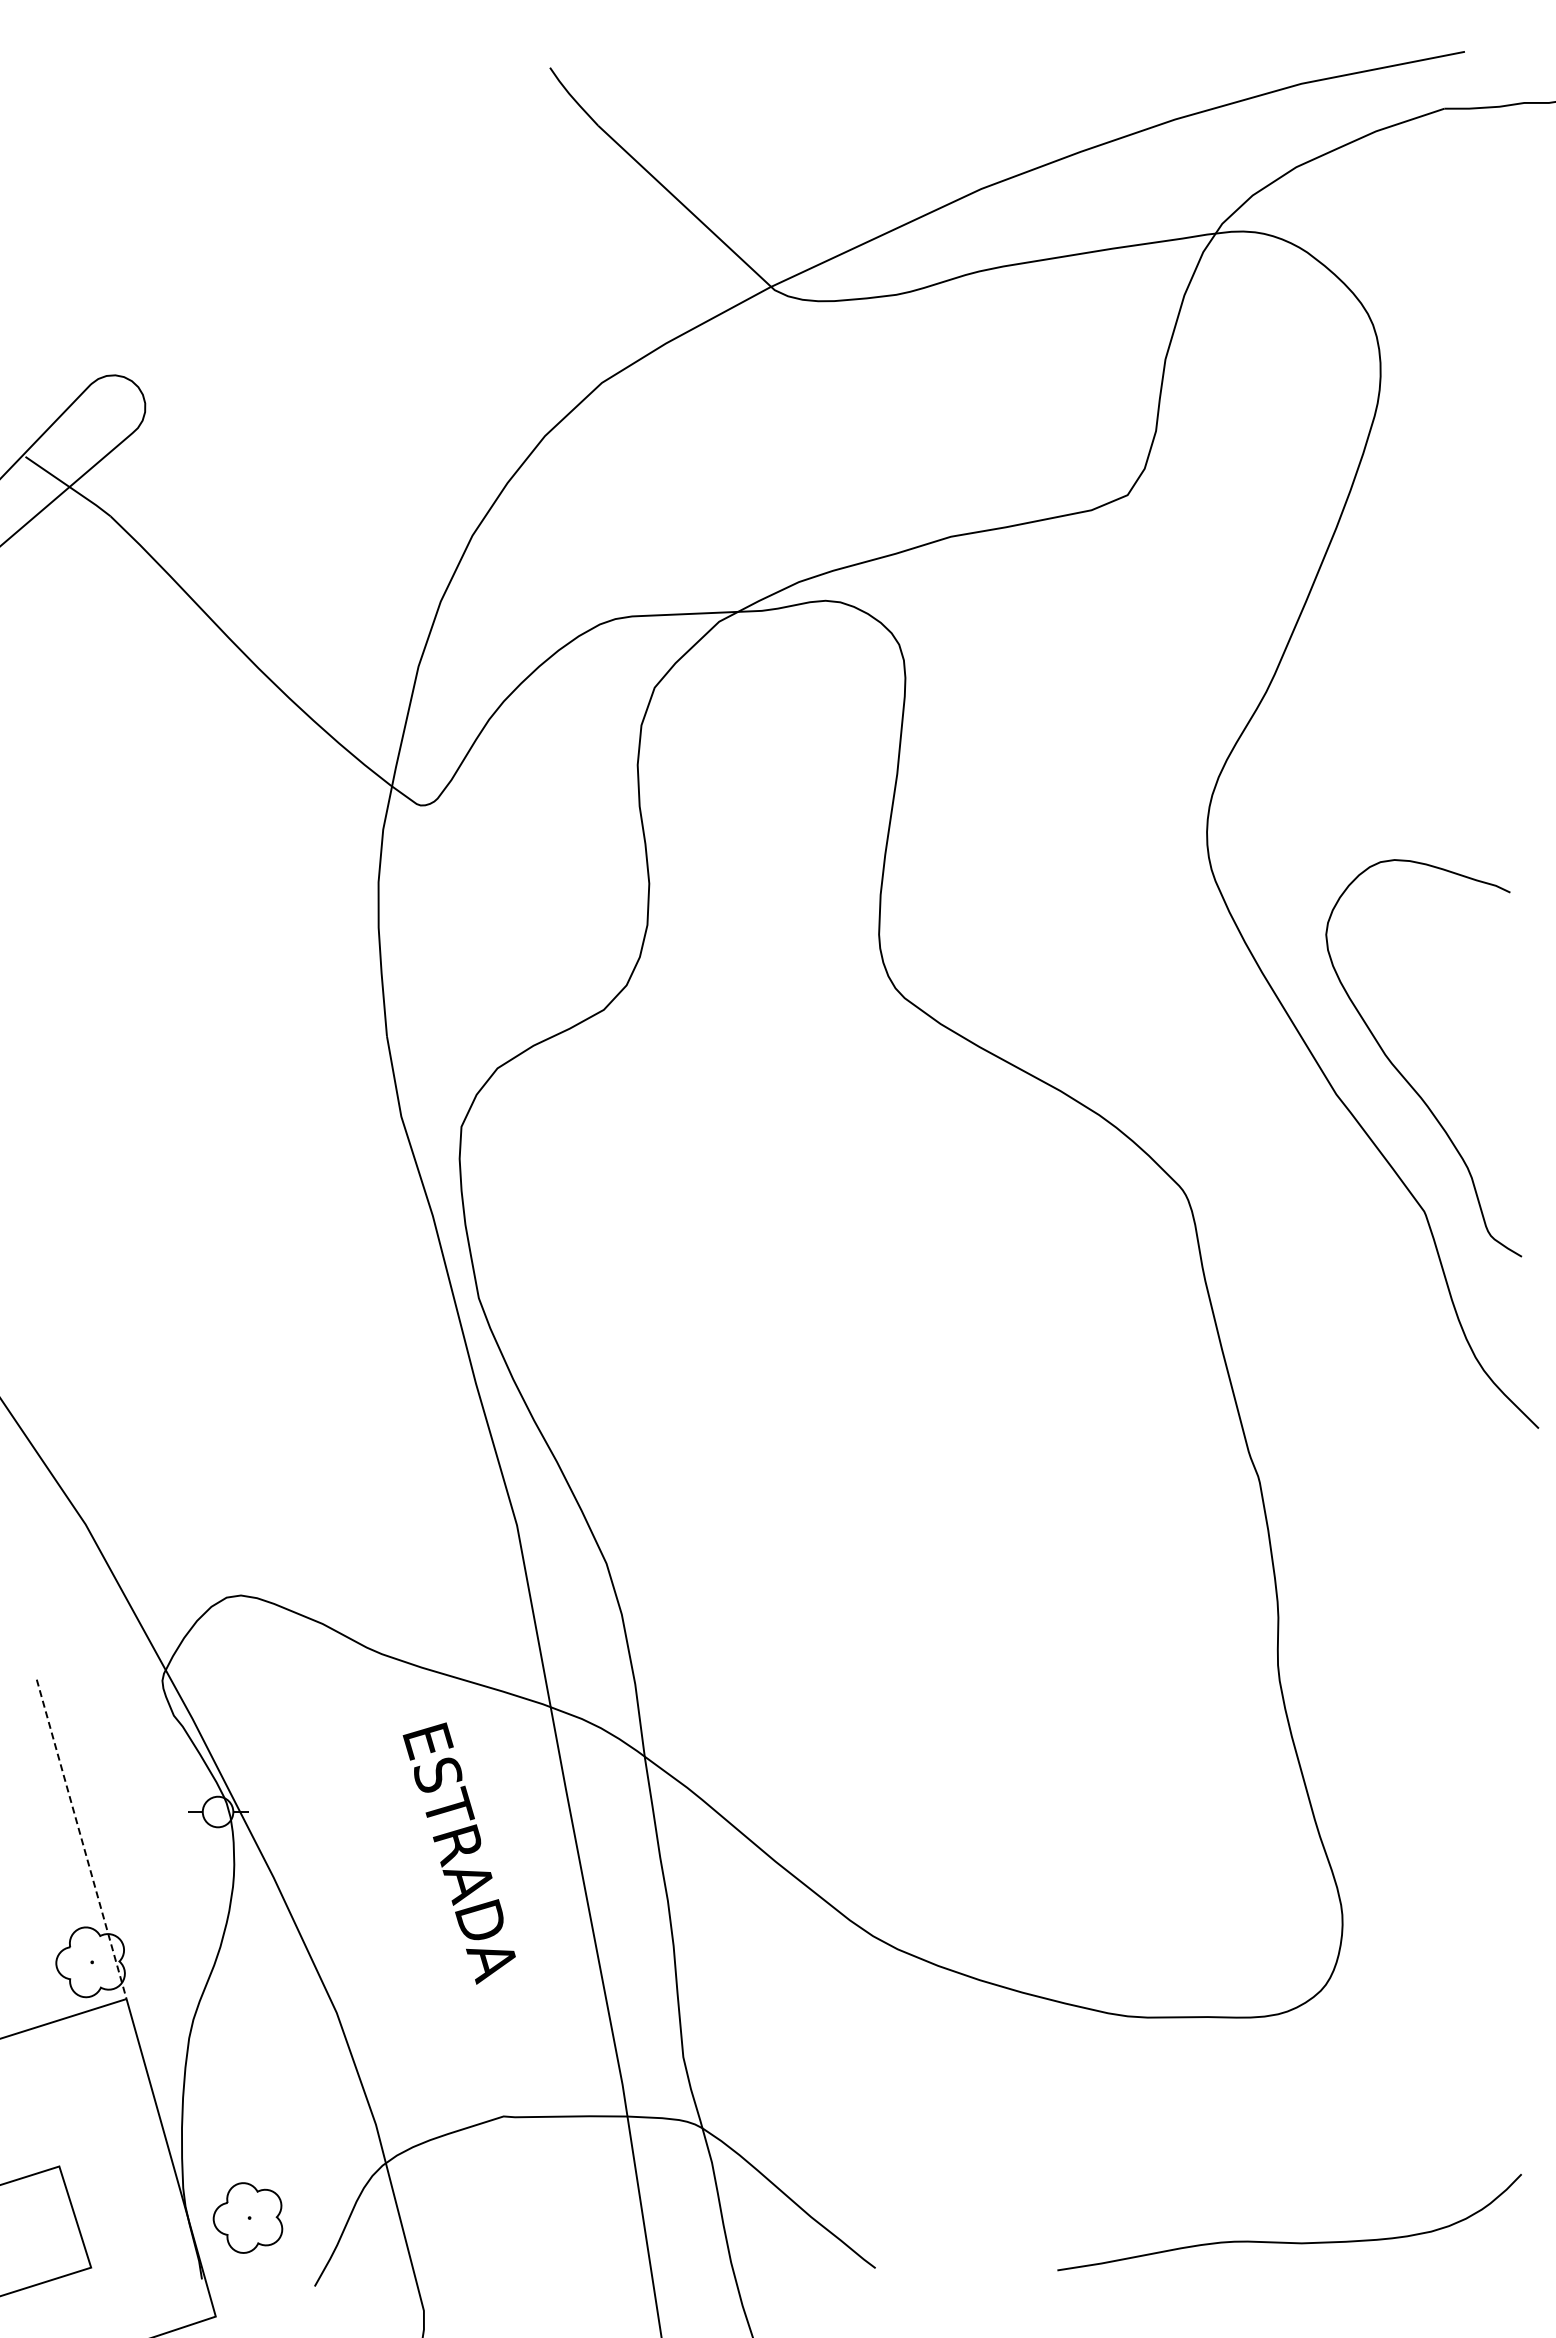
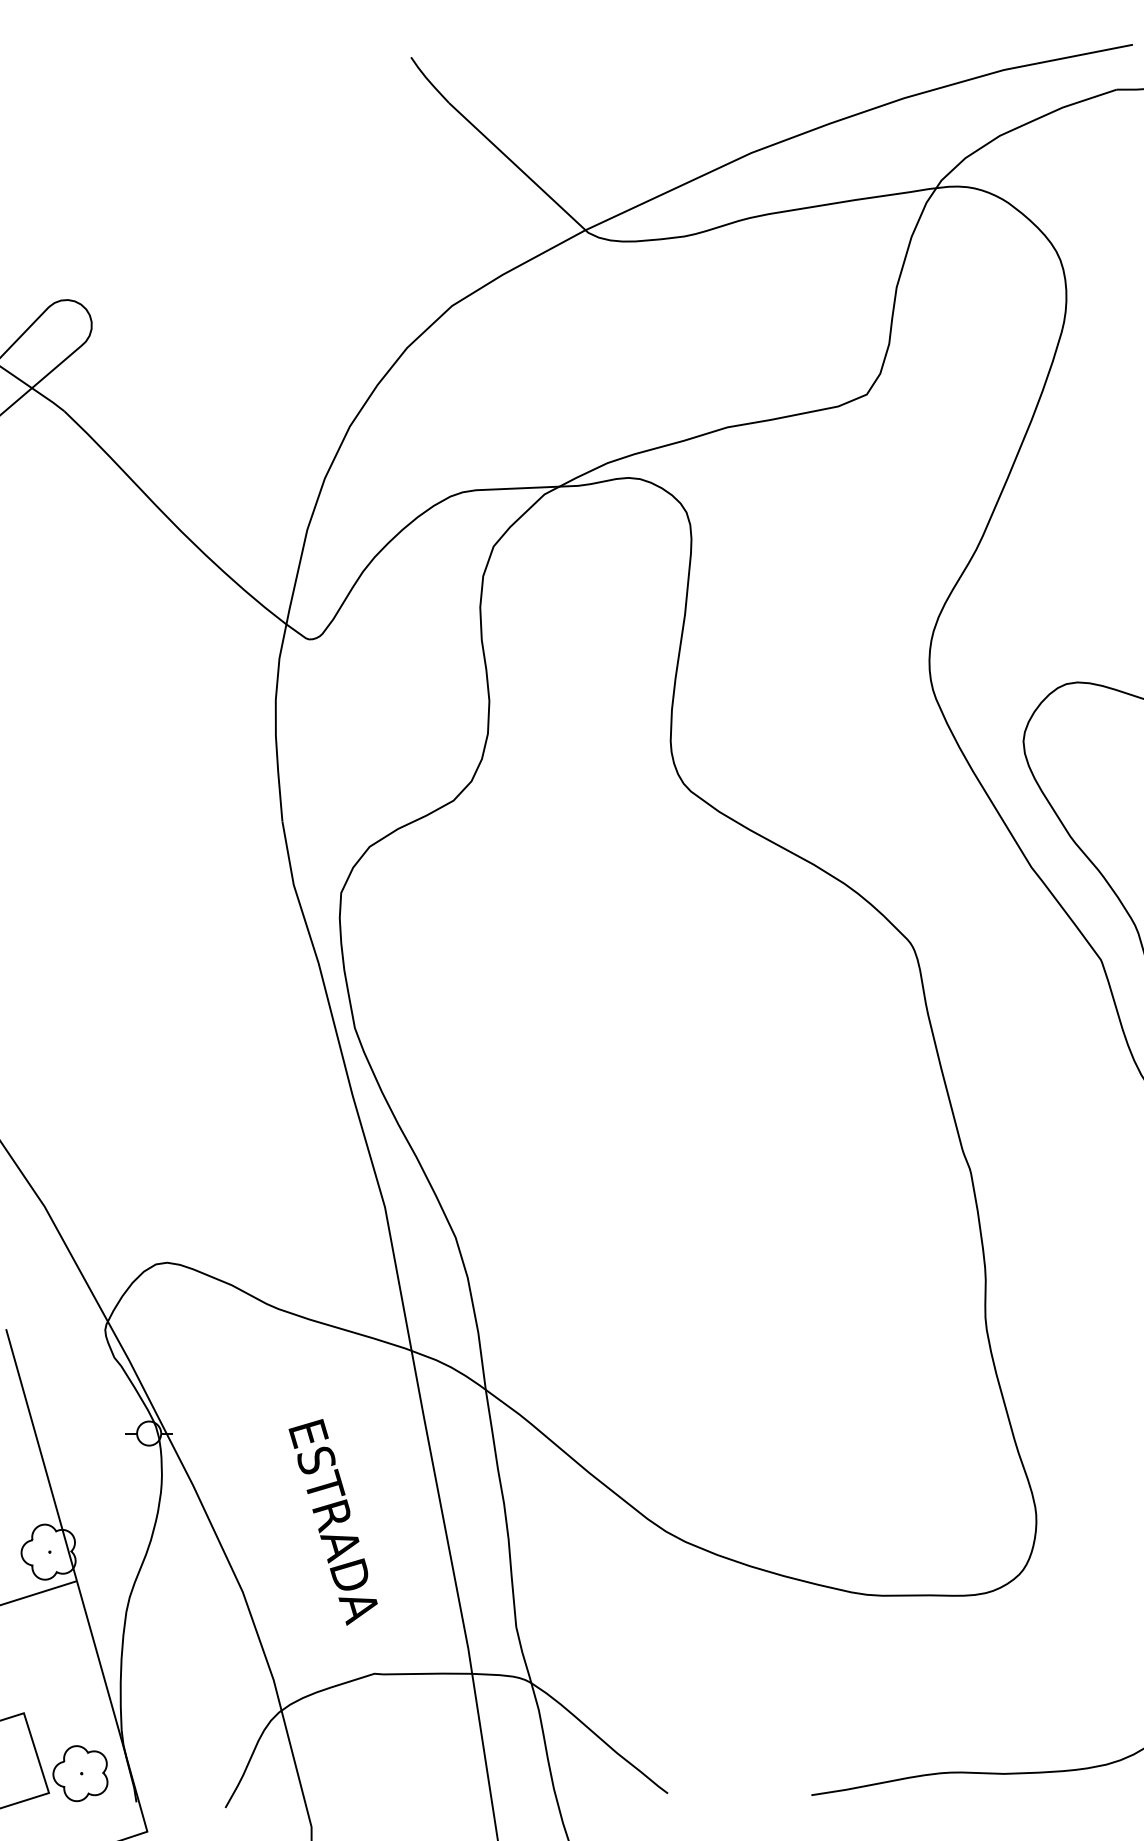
line: (81, 1839) -> (41, 1455), dashed -> solid
text: (458, 1853) -> (332, 1522), moved
part: (247, 2217) -> (80, 1773), moved

